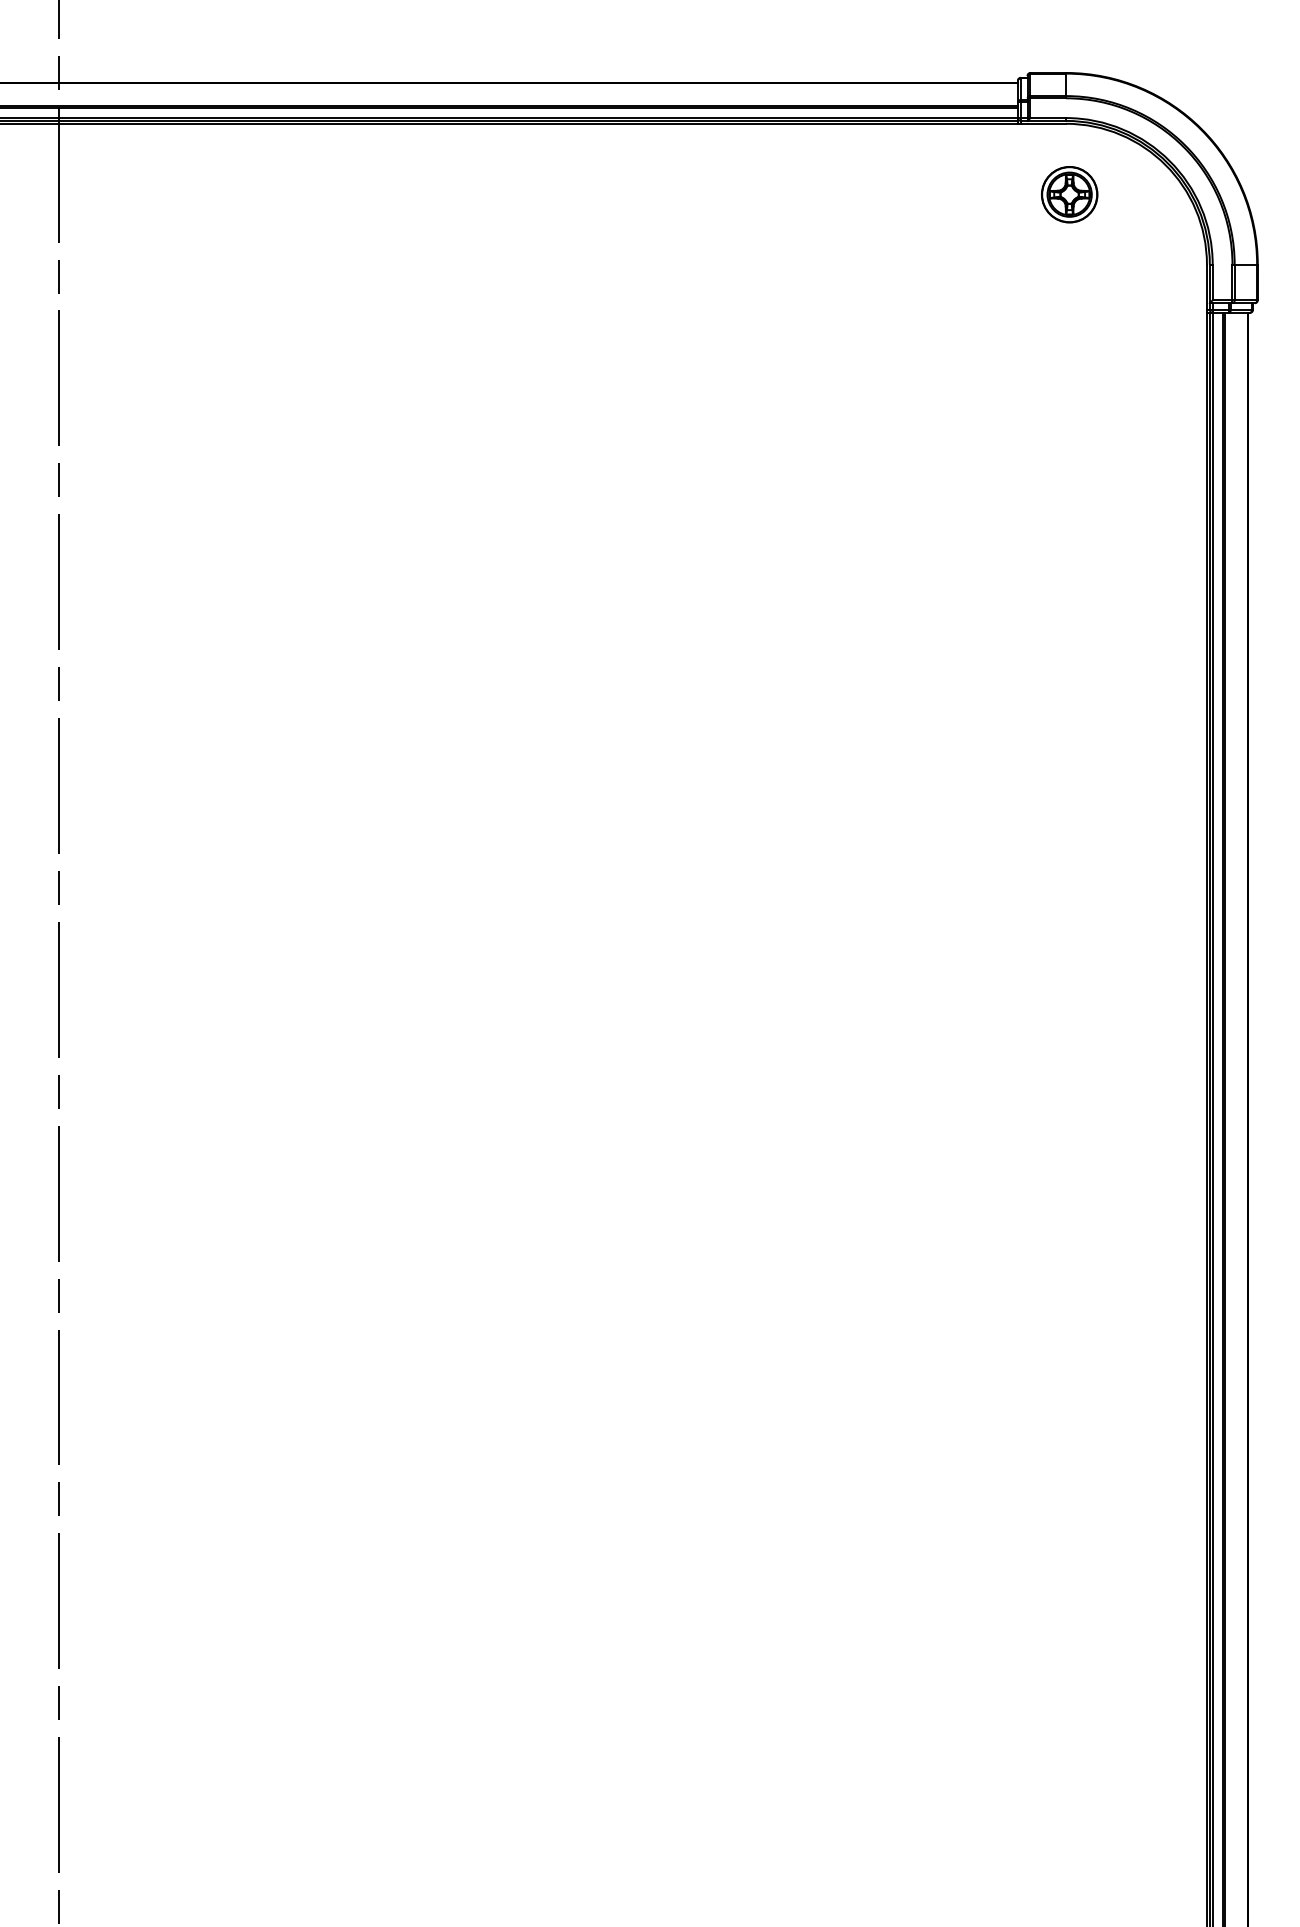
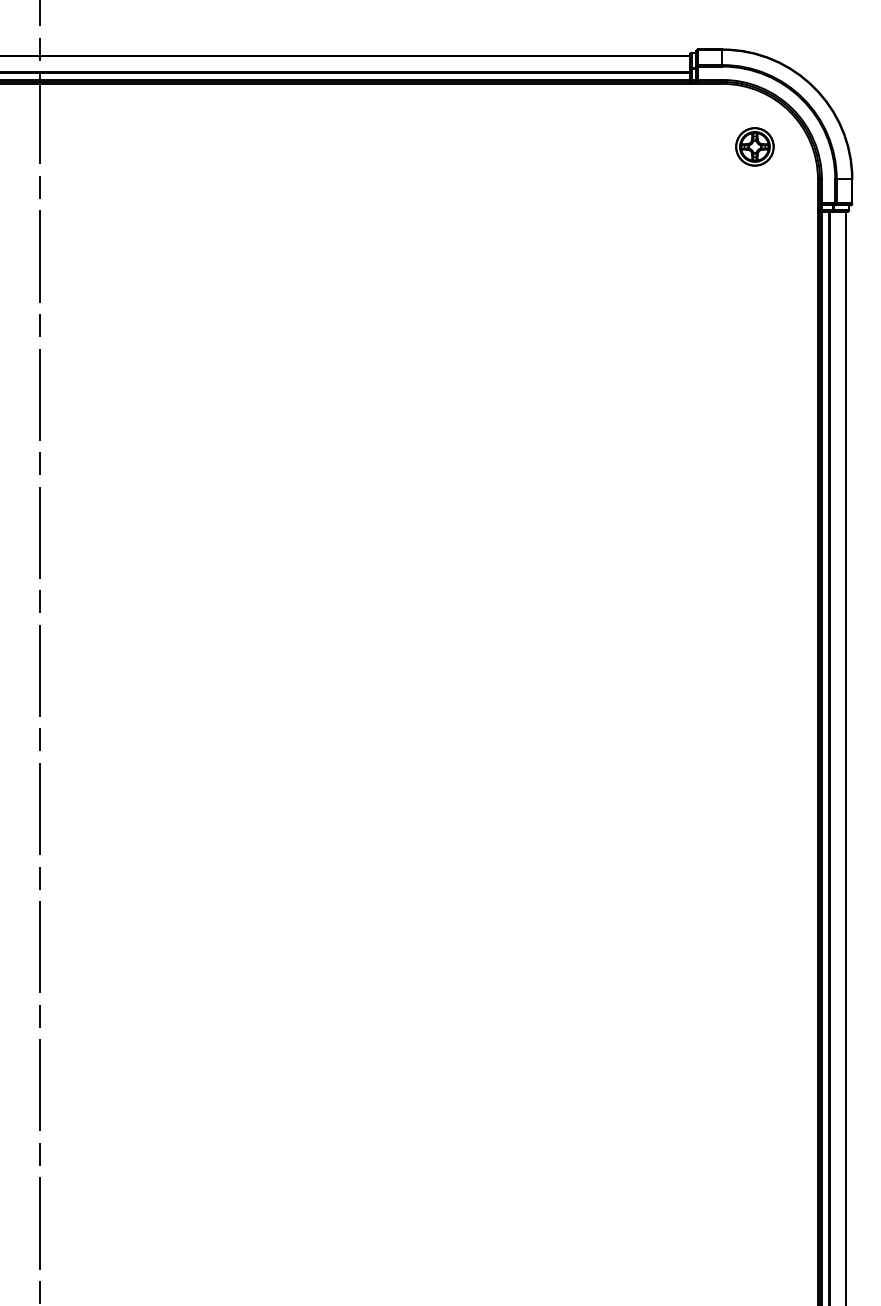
part: (1069, 194) -> (754, 146), moved

